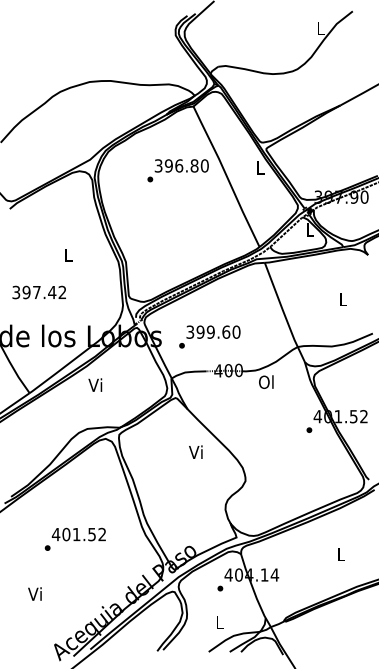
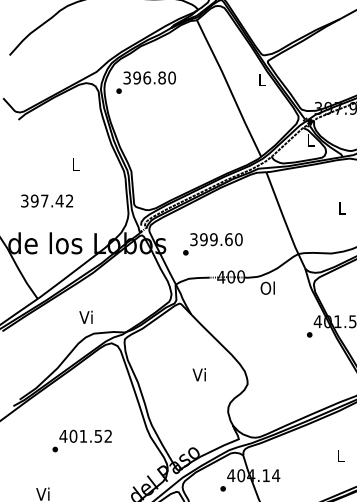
text: (177, 170) -> (145, 82), moved
text: (95, 384) -> (86, 316), moved
text: (195, 451) -> (198, 374), moved

